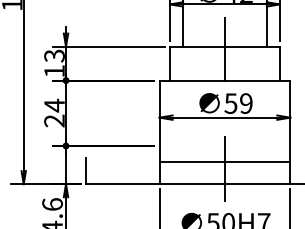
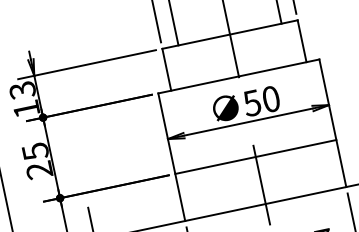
text: (246, 103) -> (271, 99), 59 -> 50
text: (54, 105) -> (35, 151), 24 -> 25
line: (224, 162) -> (255, 157), moved

